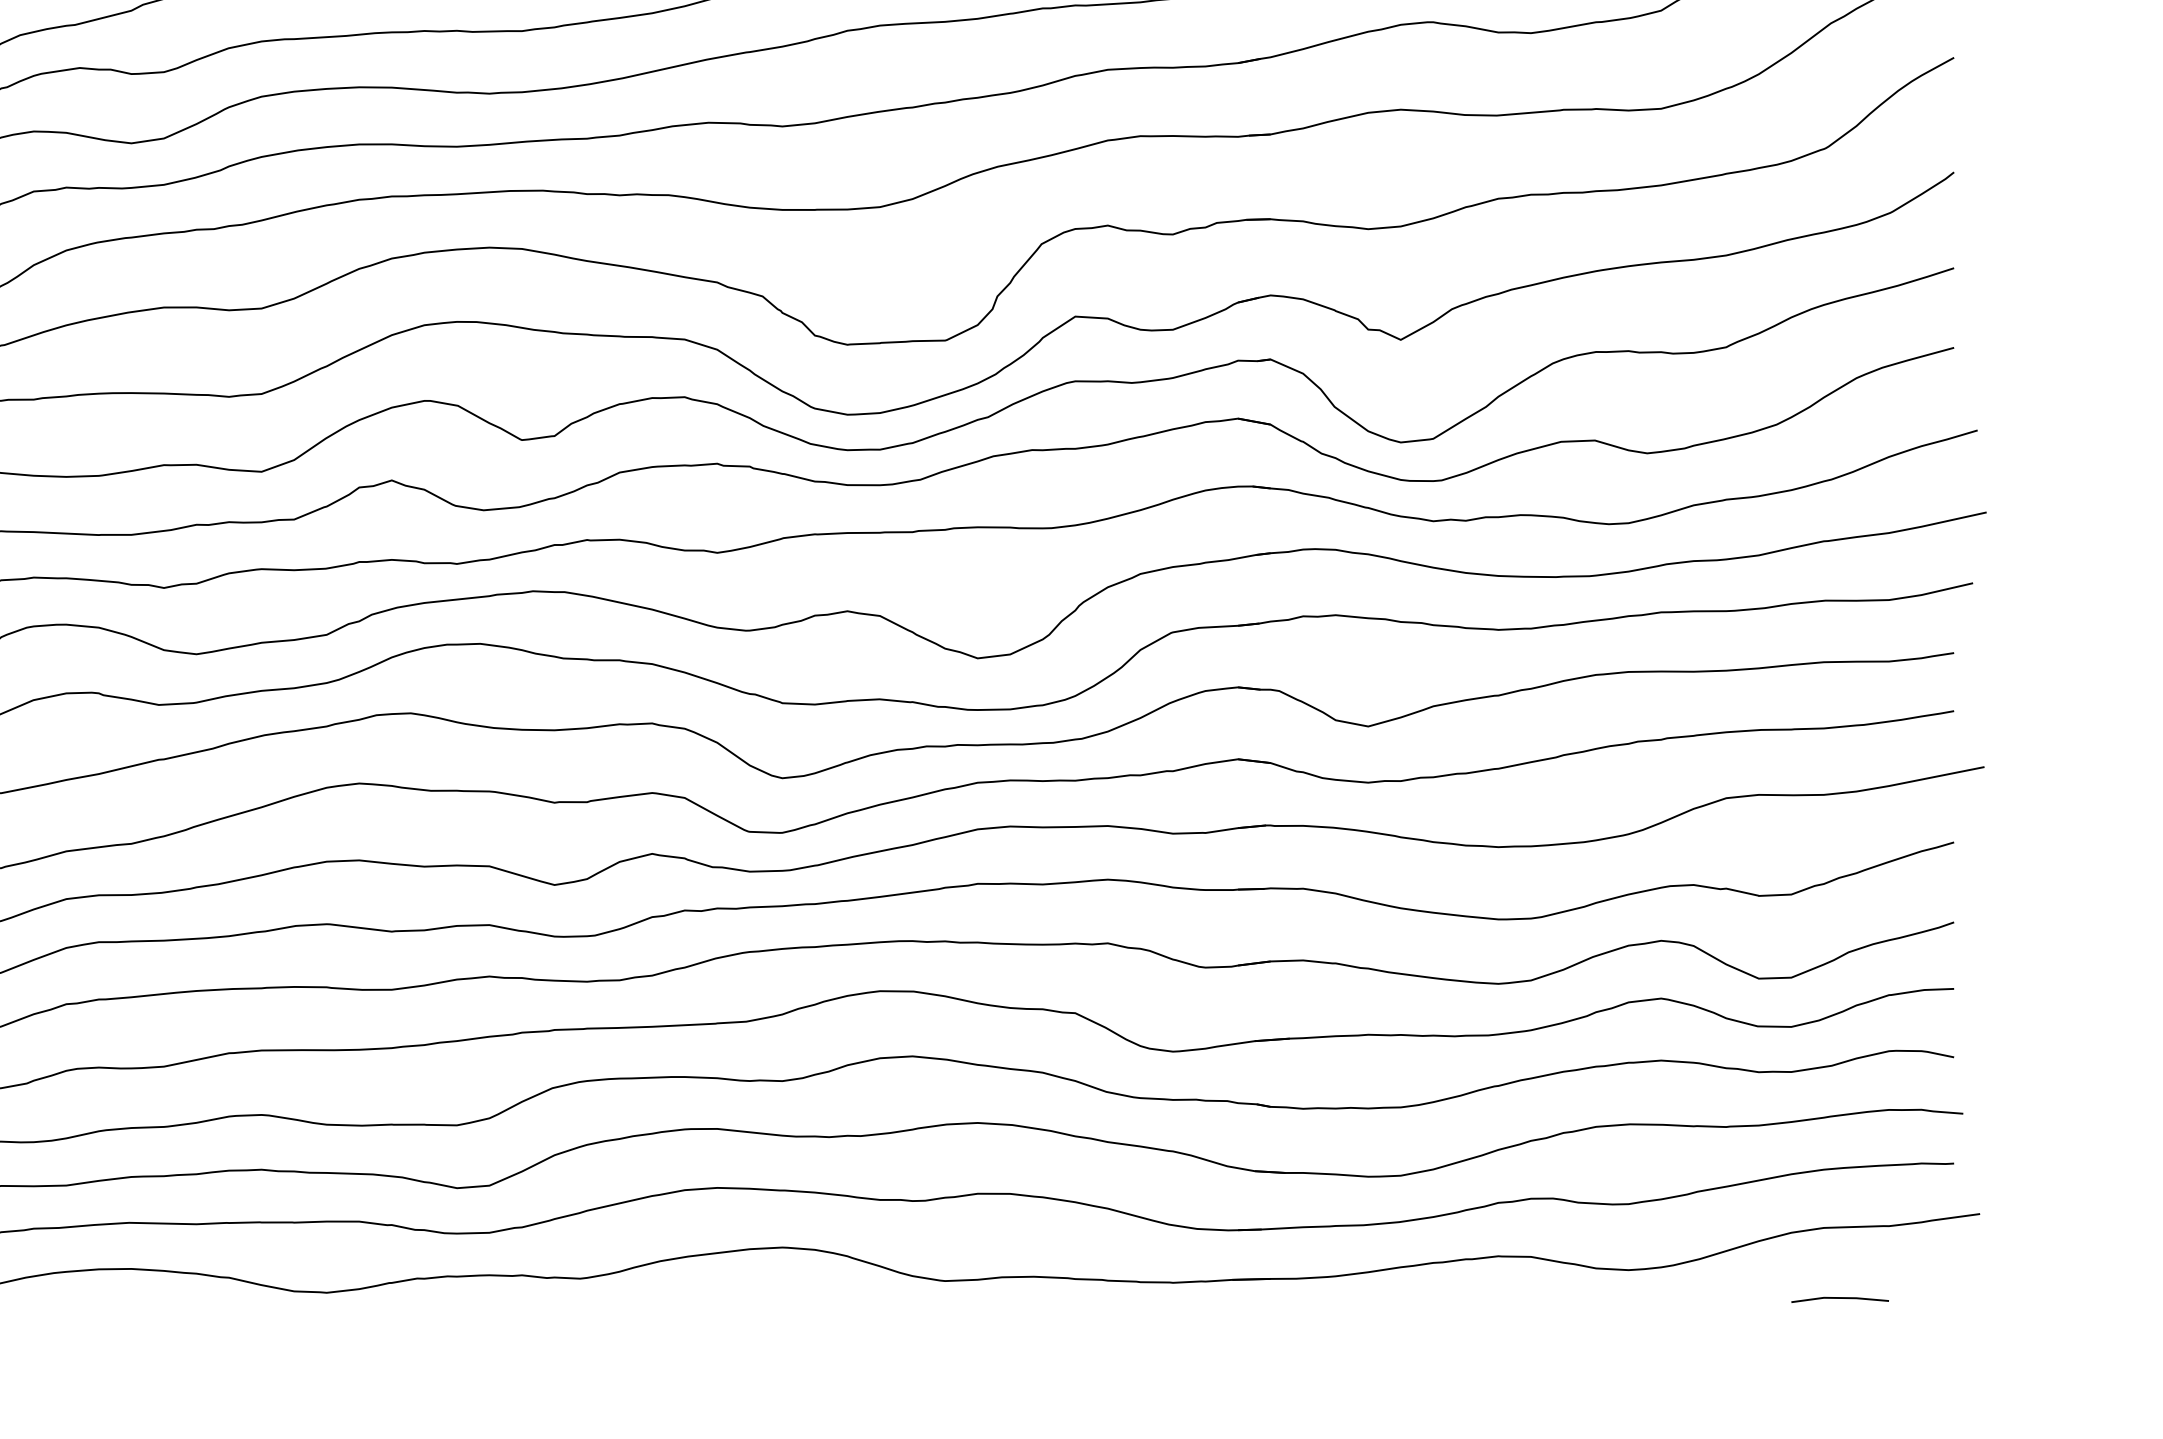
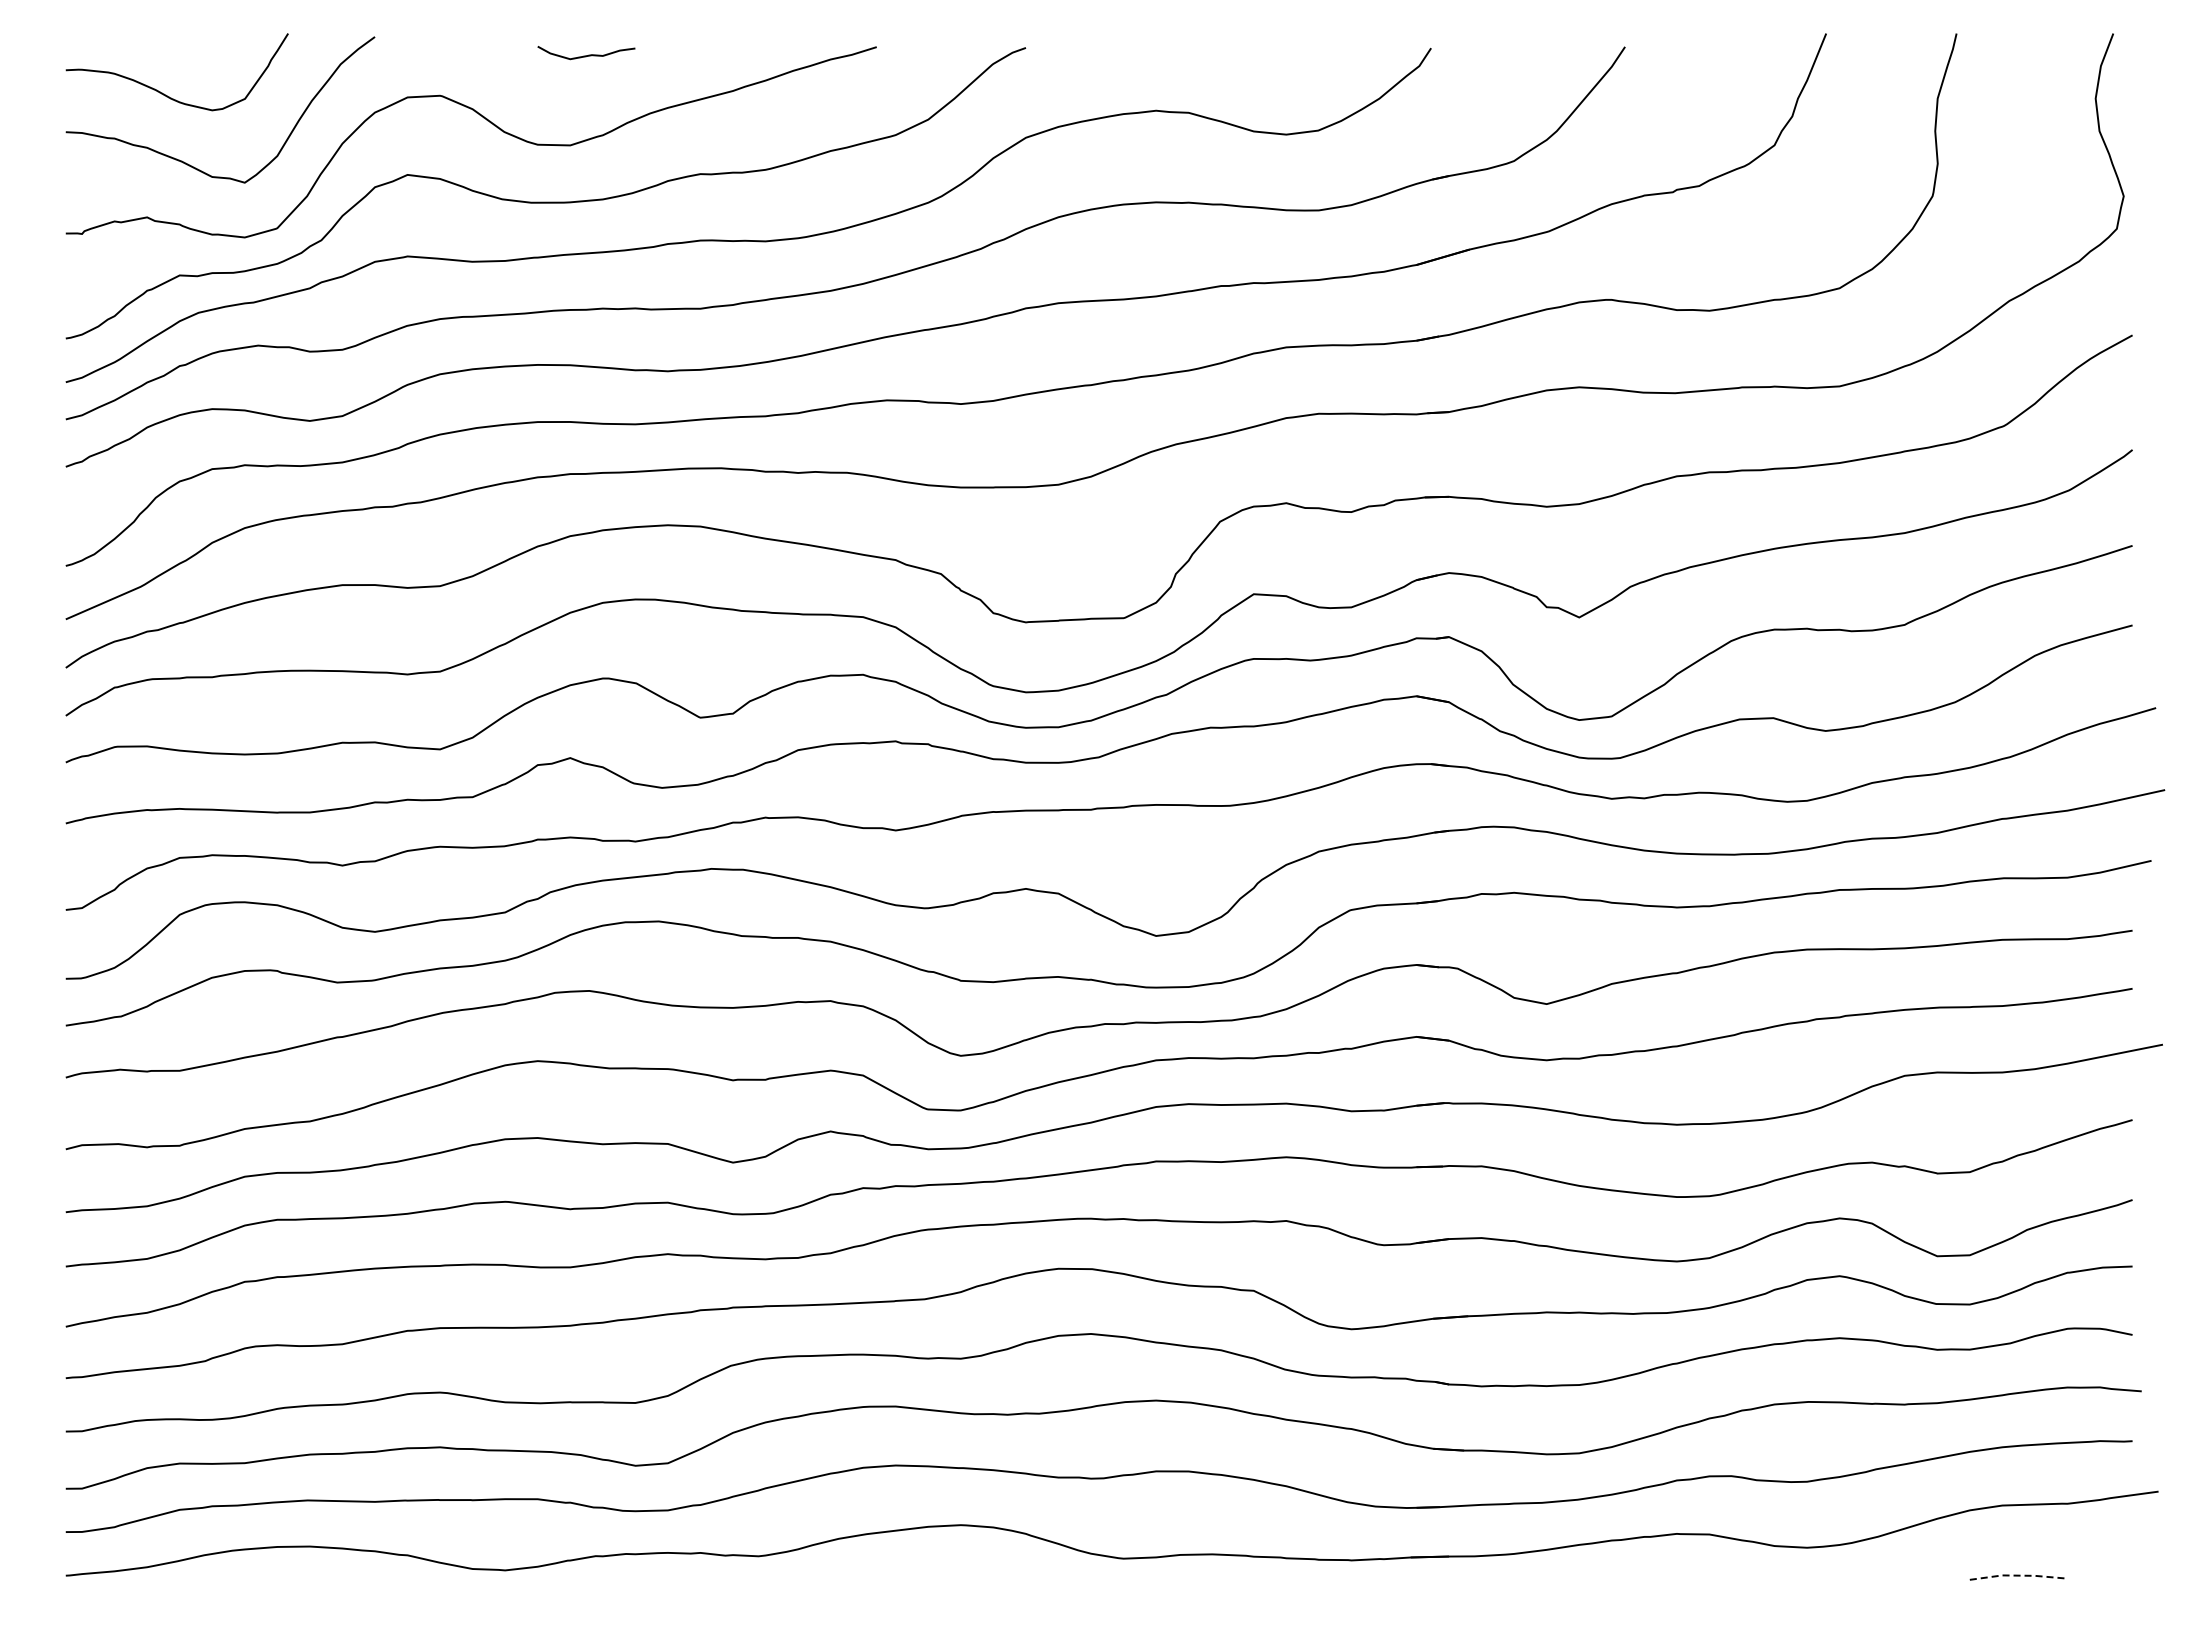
line: (1841, 1297) -> (2019, 1575), solid -> dashed

